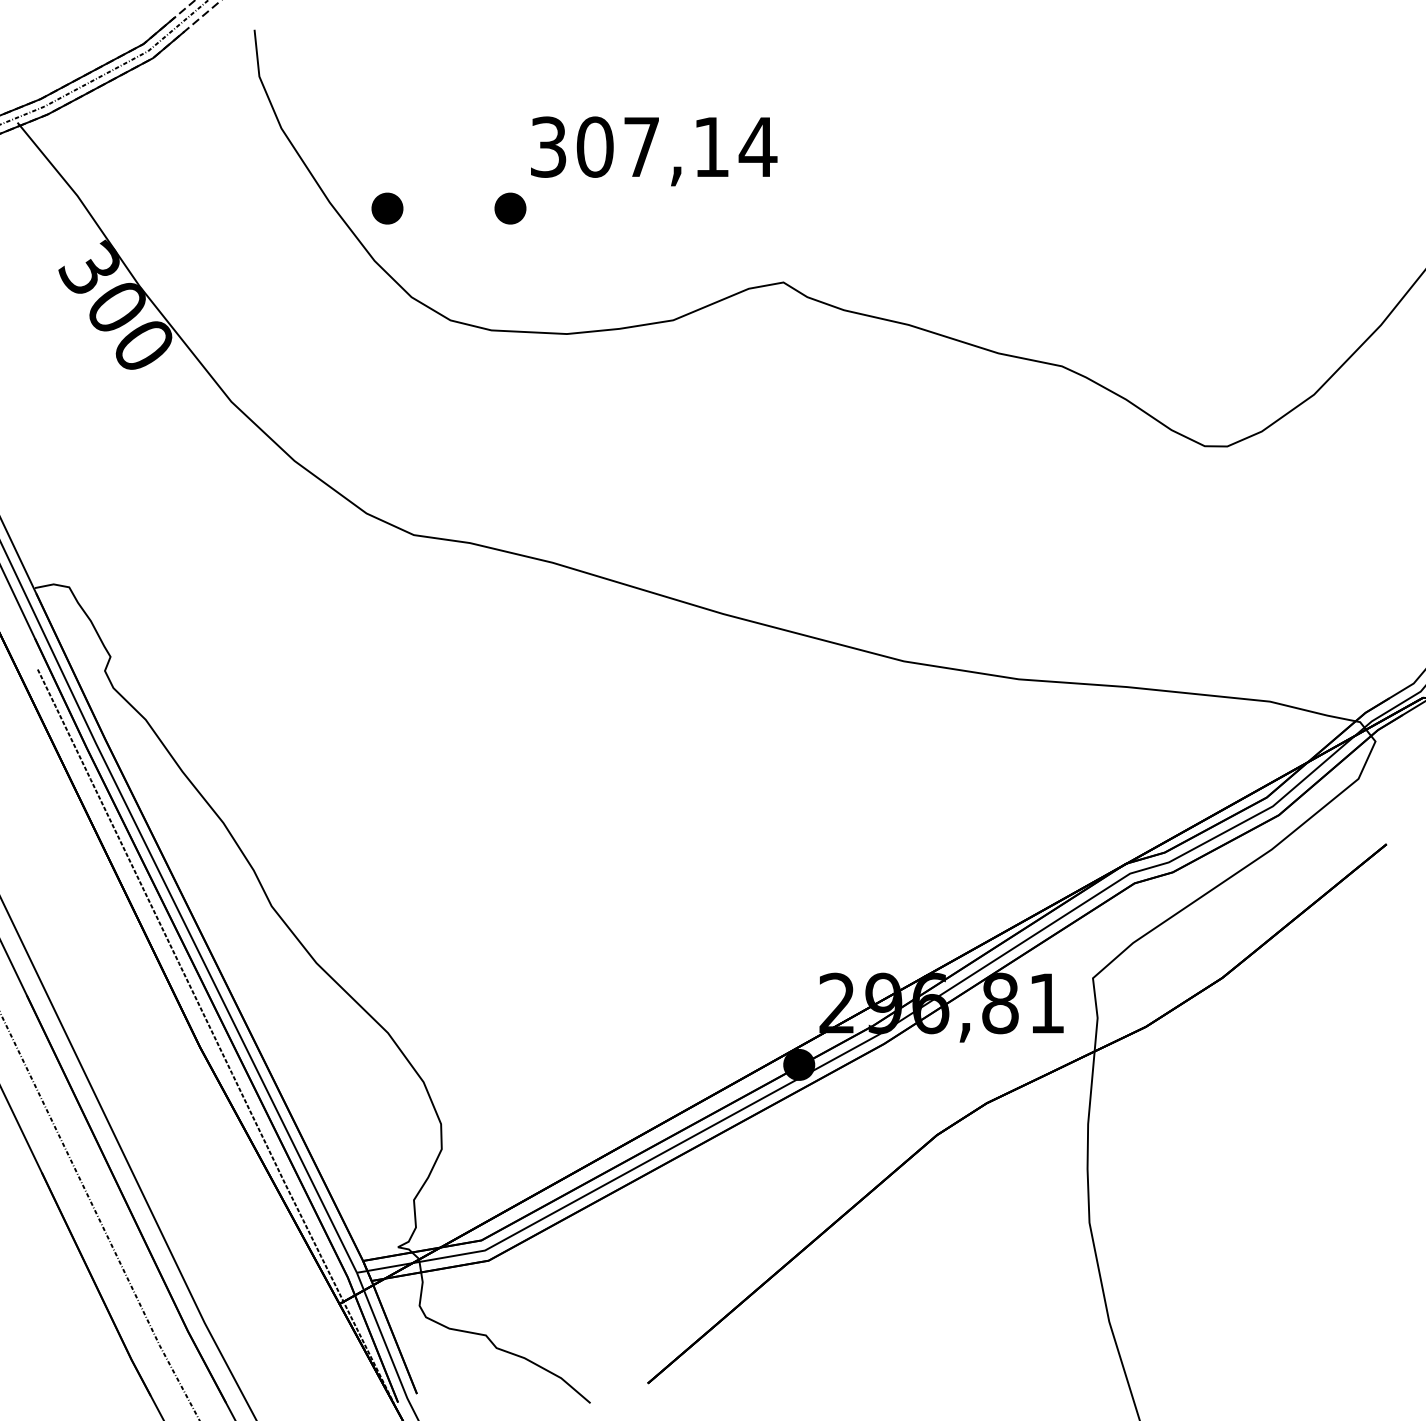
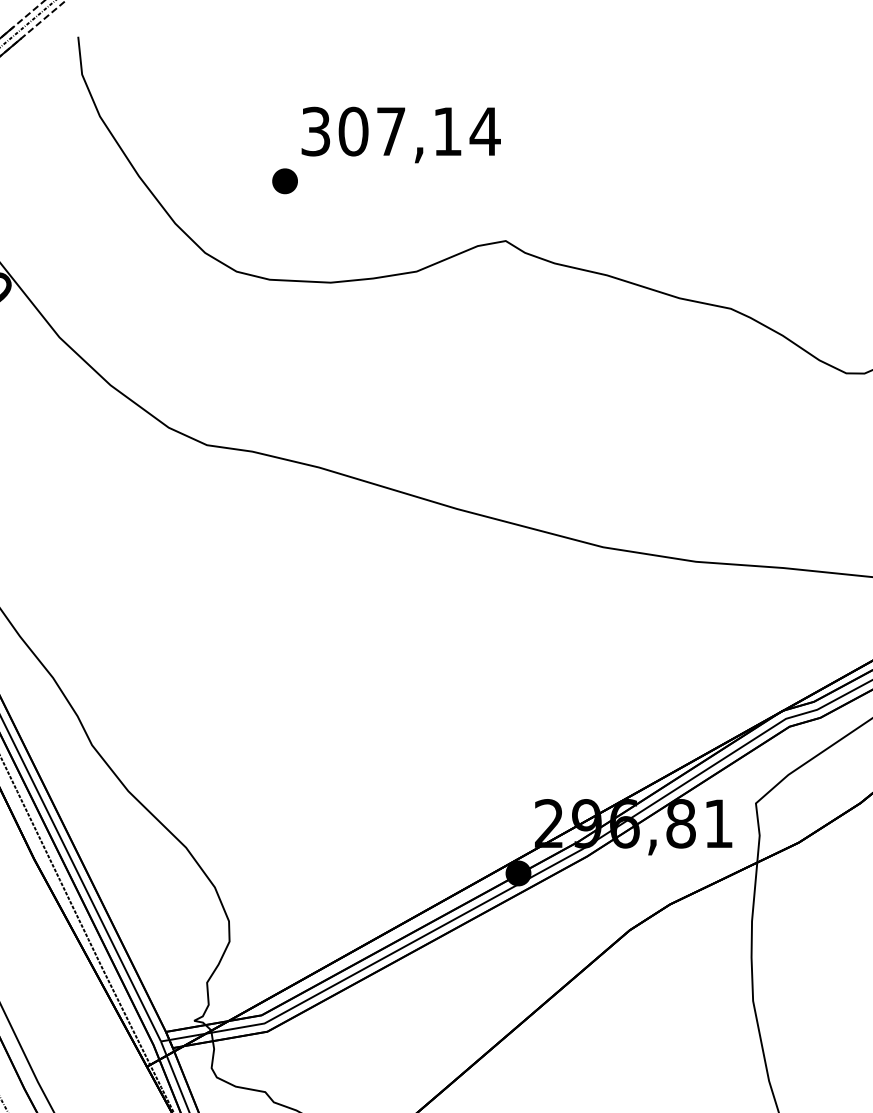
part: (387, 208) -> (185, 181), removed

